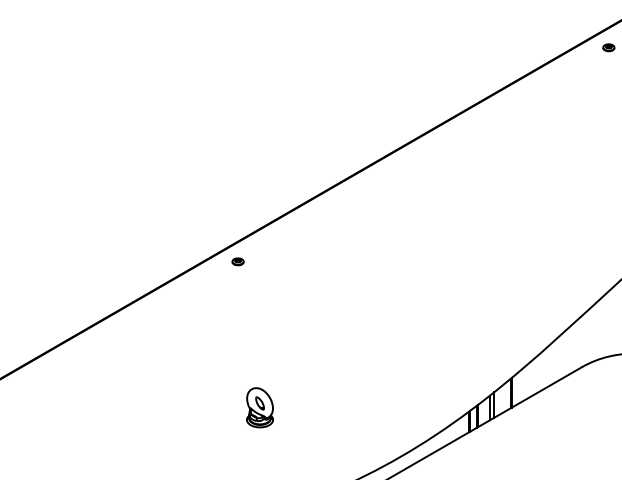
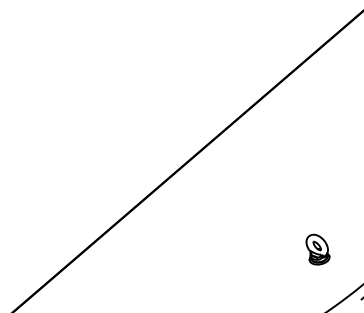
part: (237, 261) -> (218, 152), removed
part: (259, 407) -> (317, 249), moved

